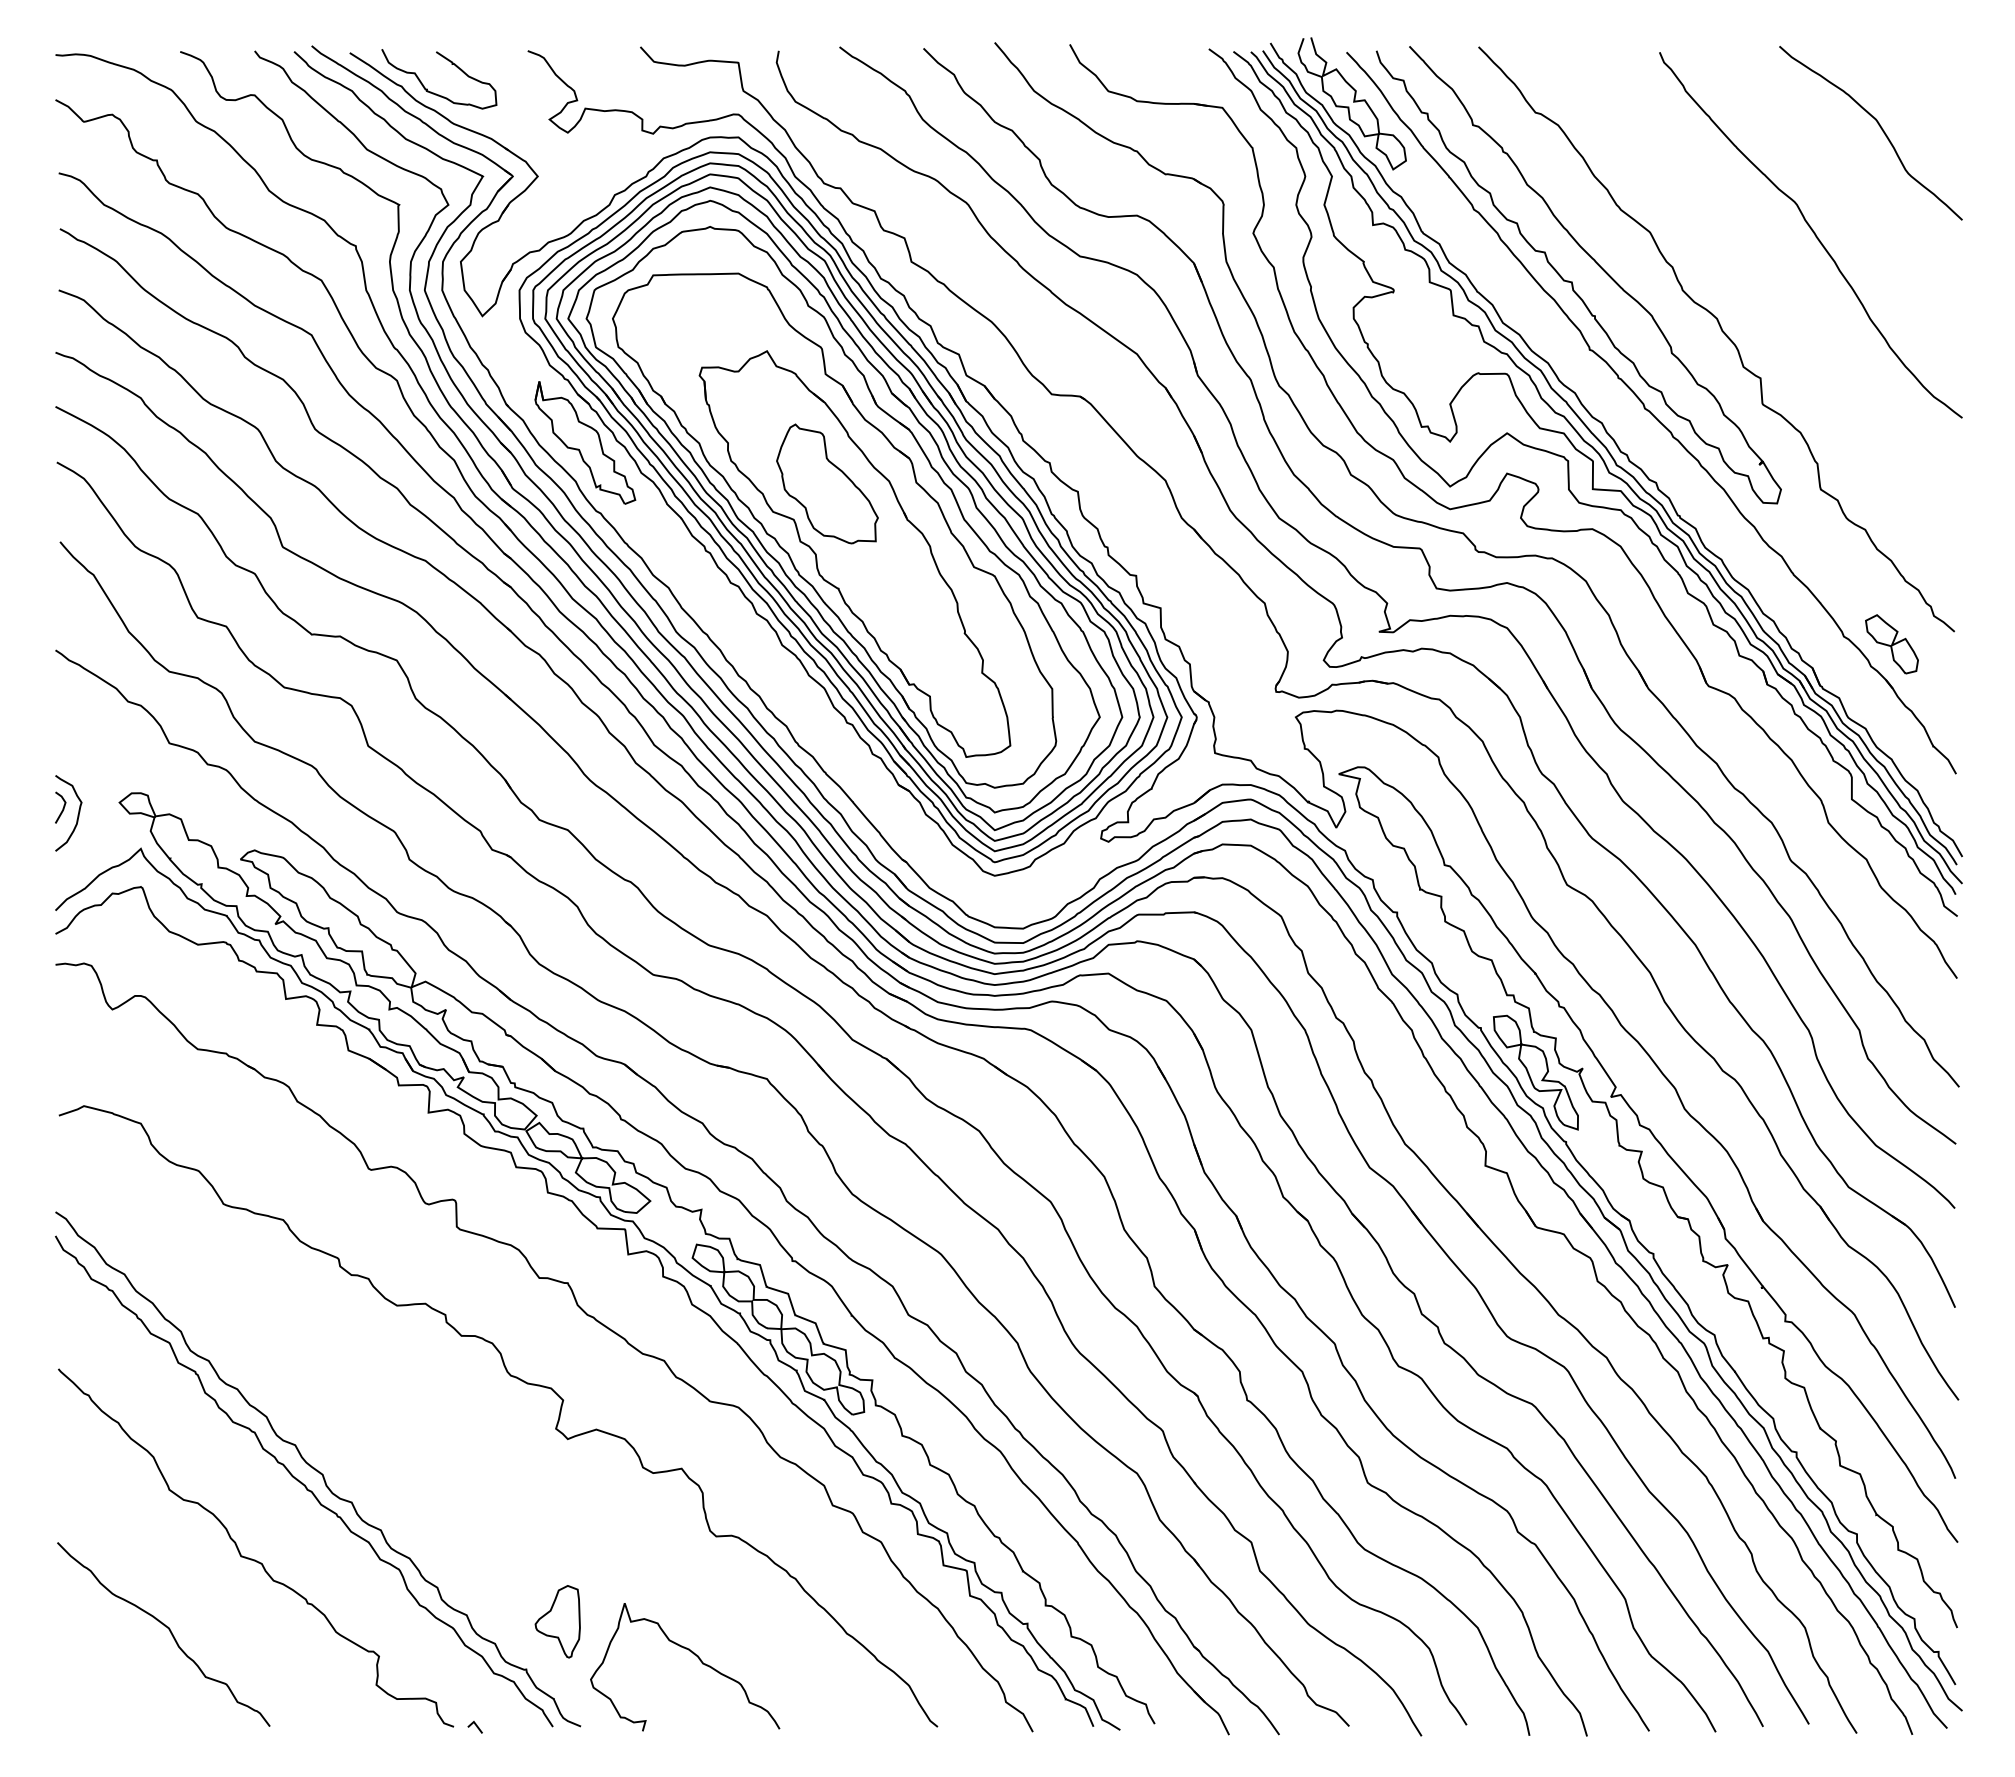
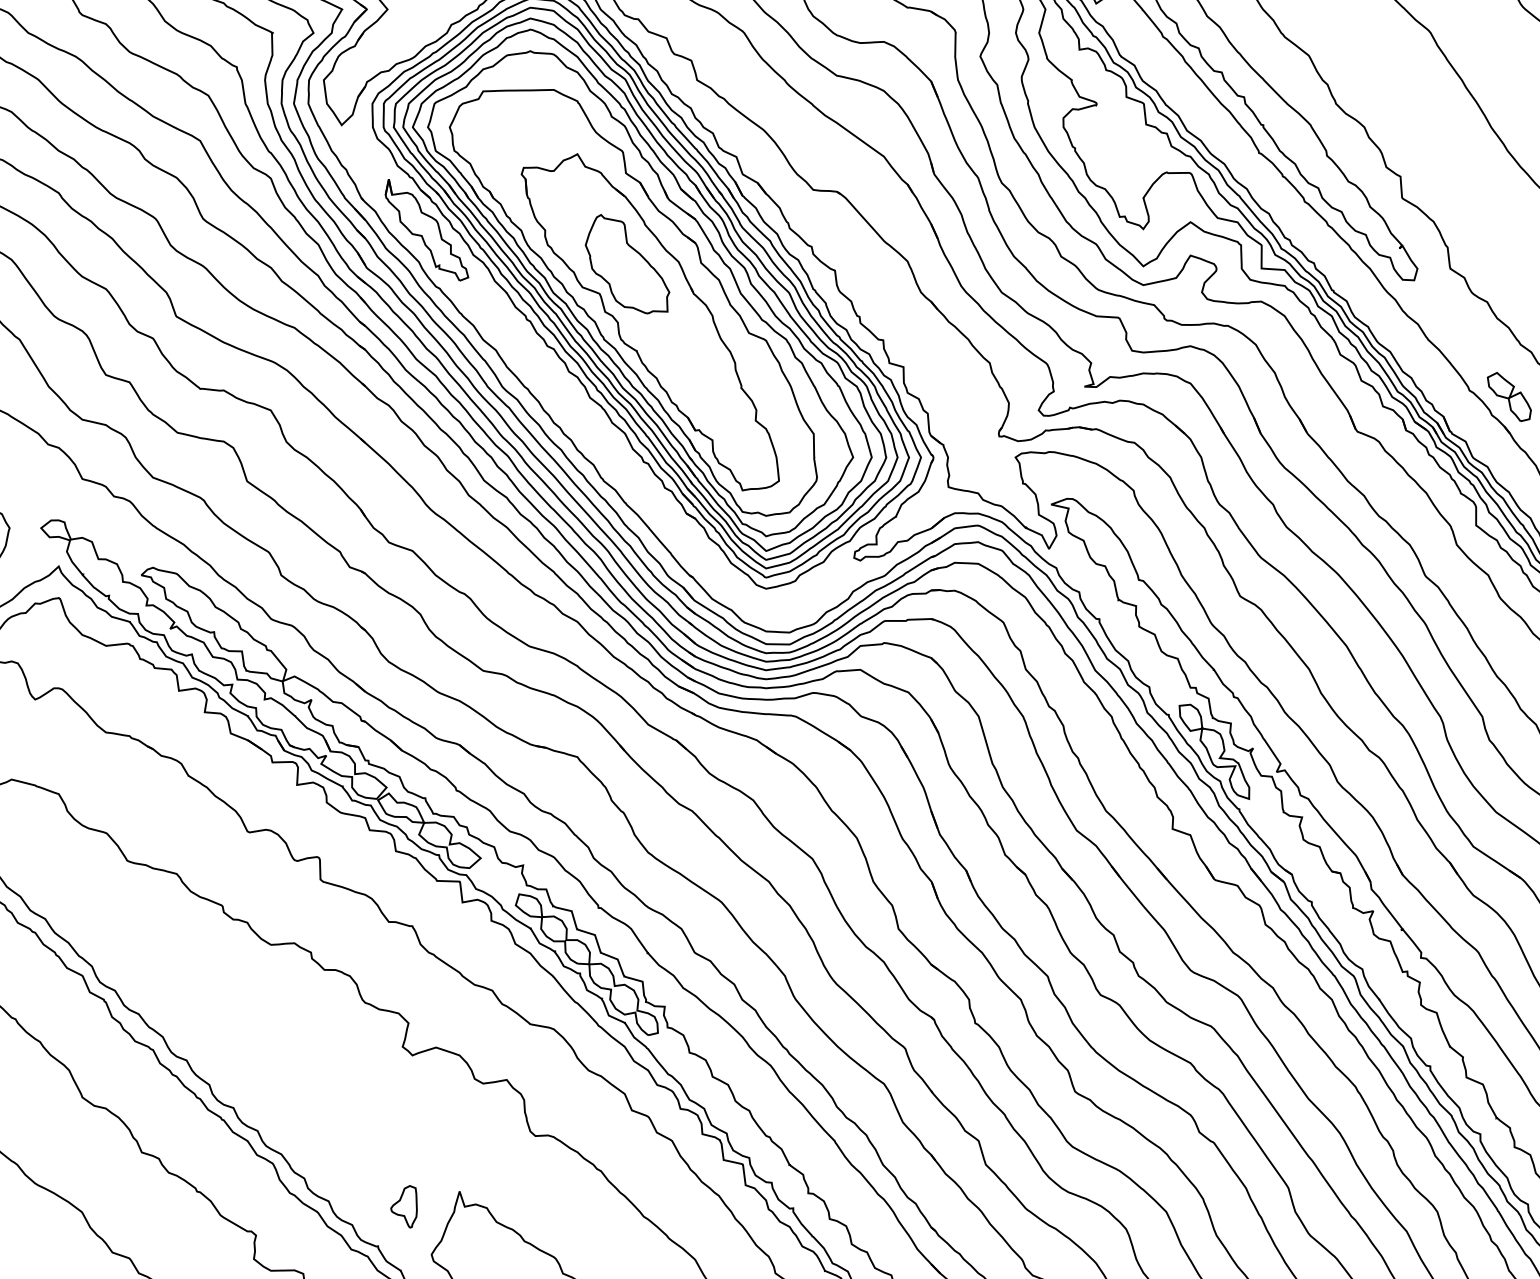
part: (557, 1621) -> (403, 1206), size x0.7

